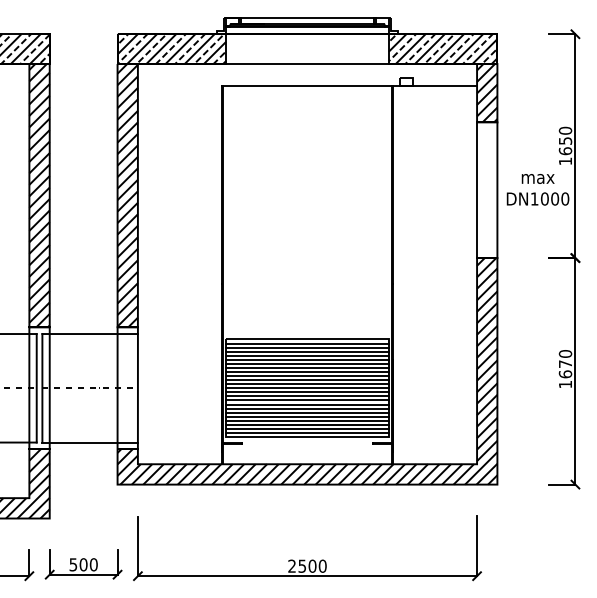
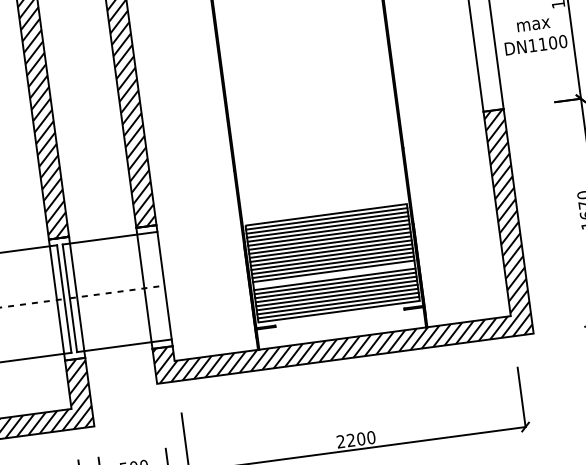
text: (544, 198) -> (542, 43), DN1000 -> DN1100
line: (307, 400) -> (334, 275), removed
text: (301, 565) -> (350, 439), 2500 -> 2200

